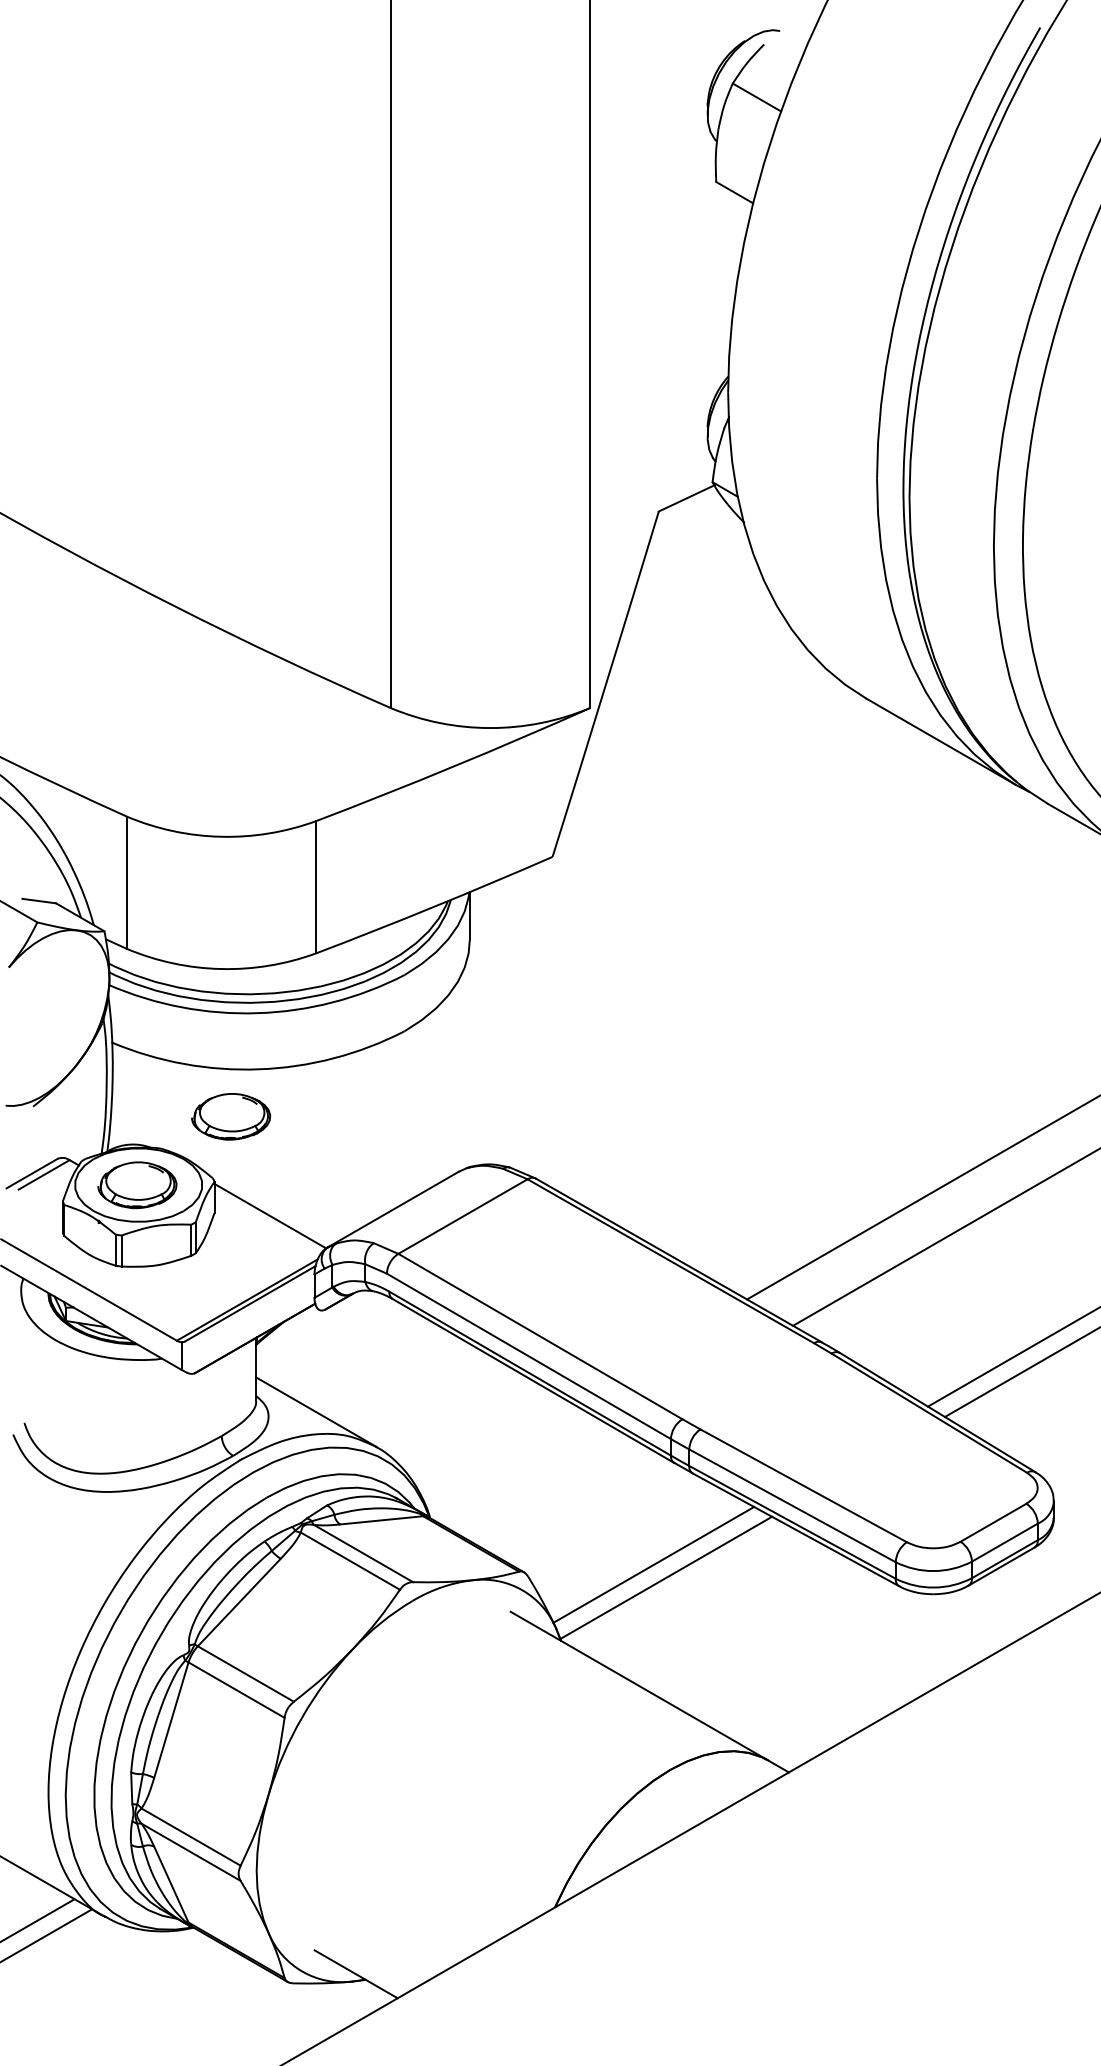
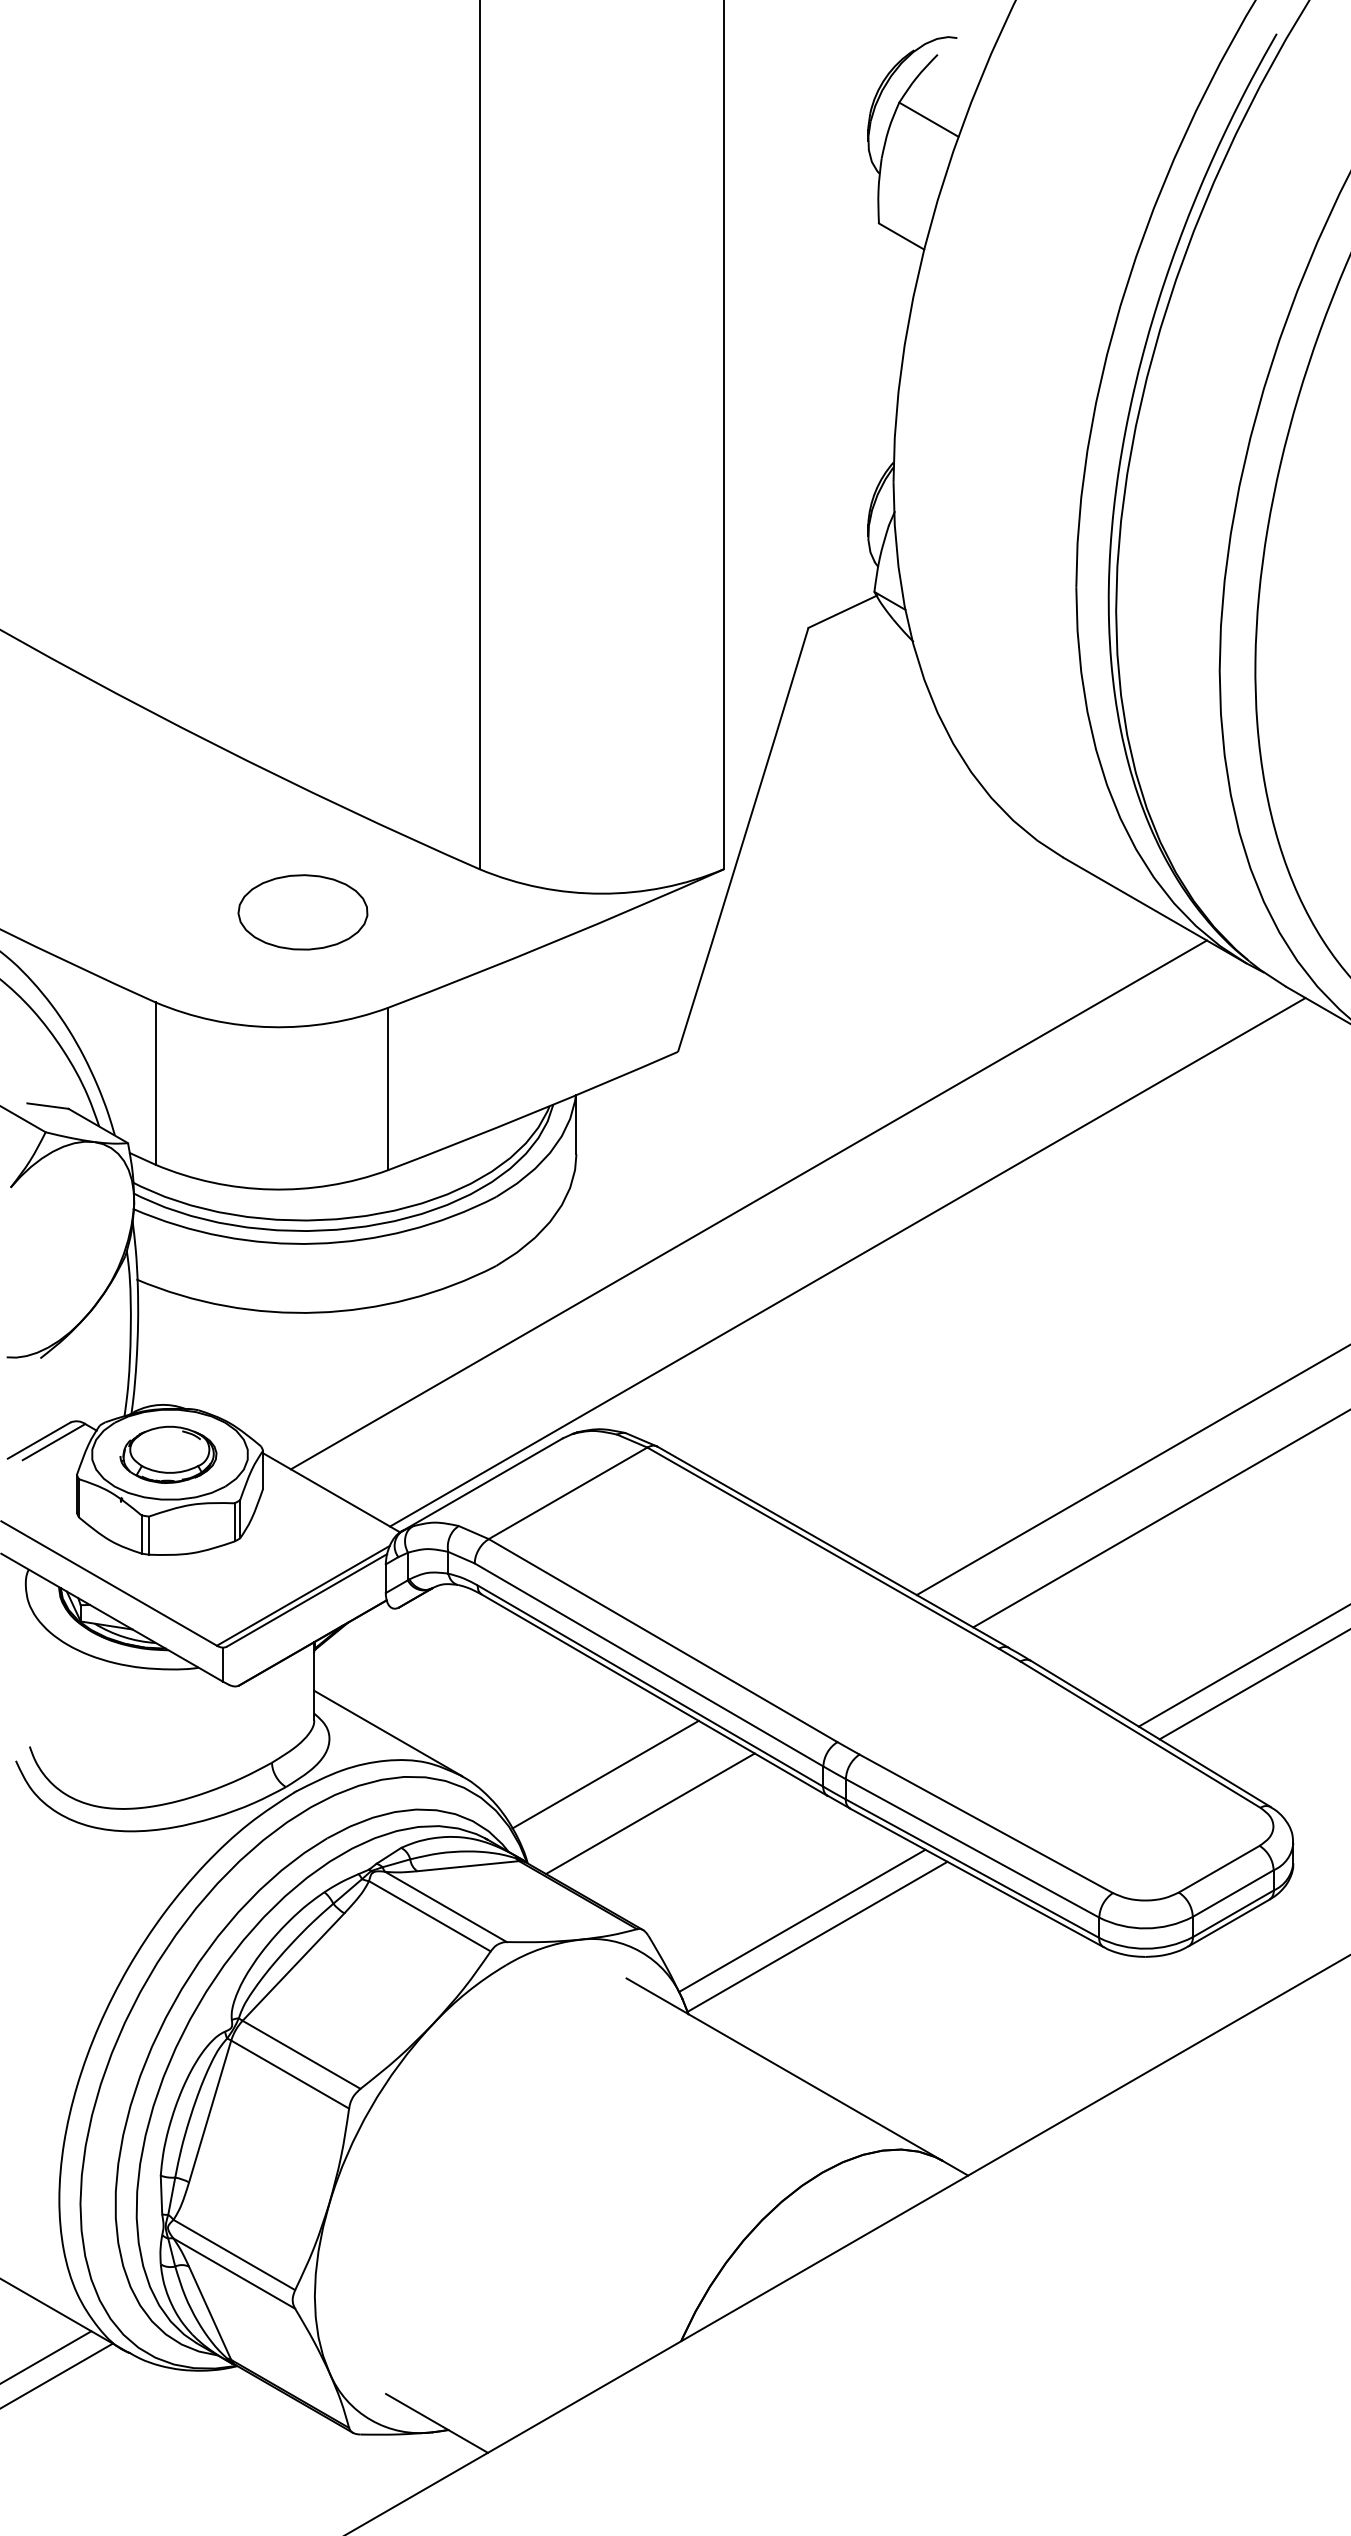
part: (246, 743) -> (302, 912), added
line: (609, 981) -> (748, 1204), added
line: (690, 1028) -> (847, 1262), added
part: (231, 1116) -> (283, 1370), removed
line: (493, 1445) -> (605, 1774), added
line: (530, 1477) -> (650, 1813), added

